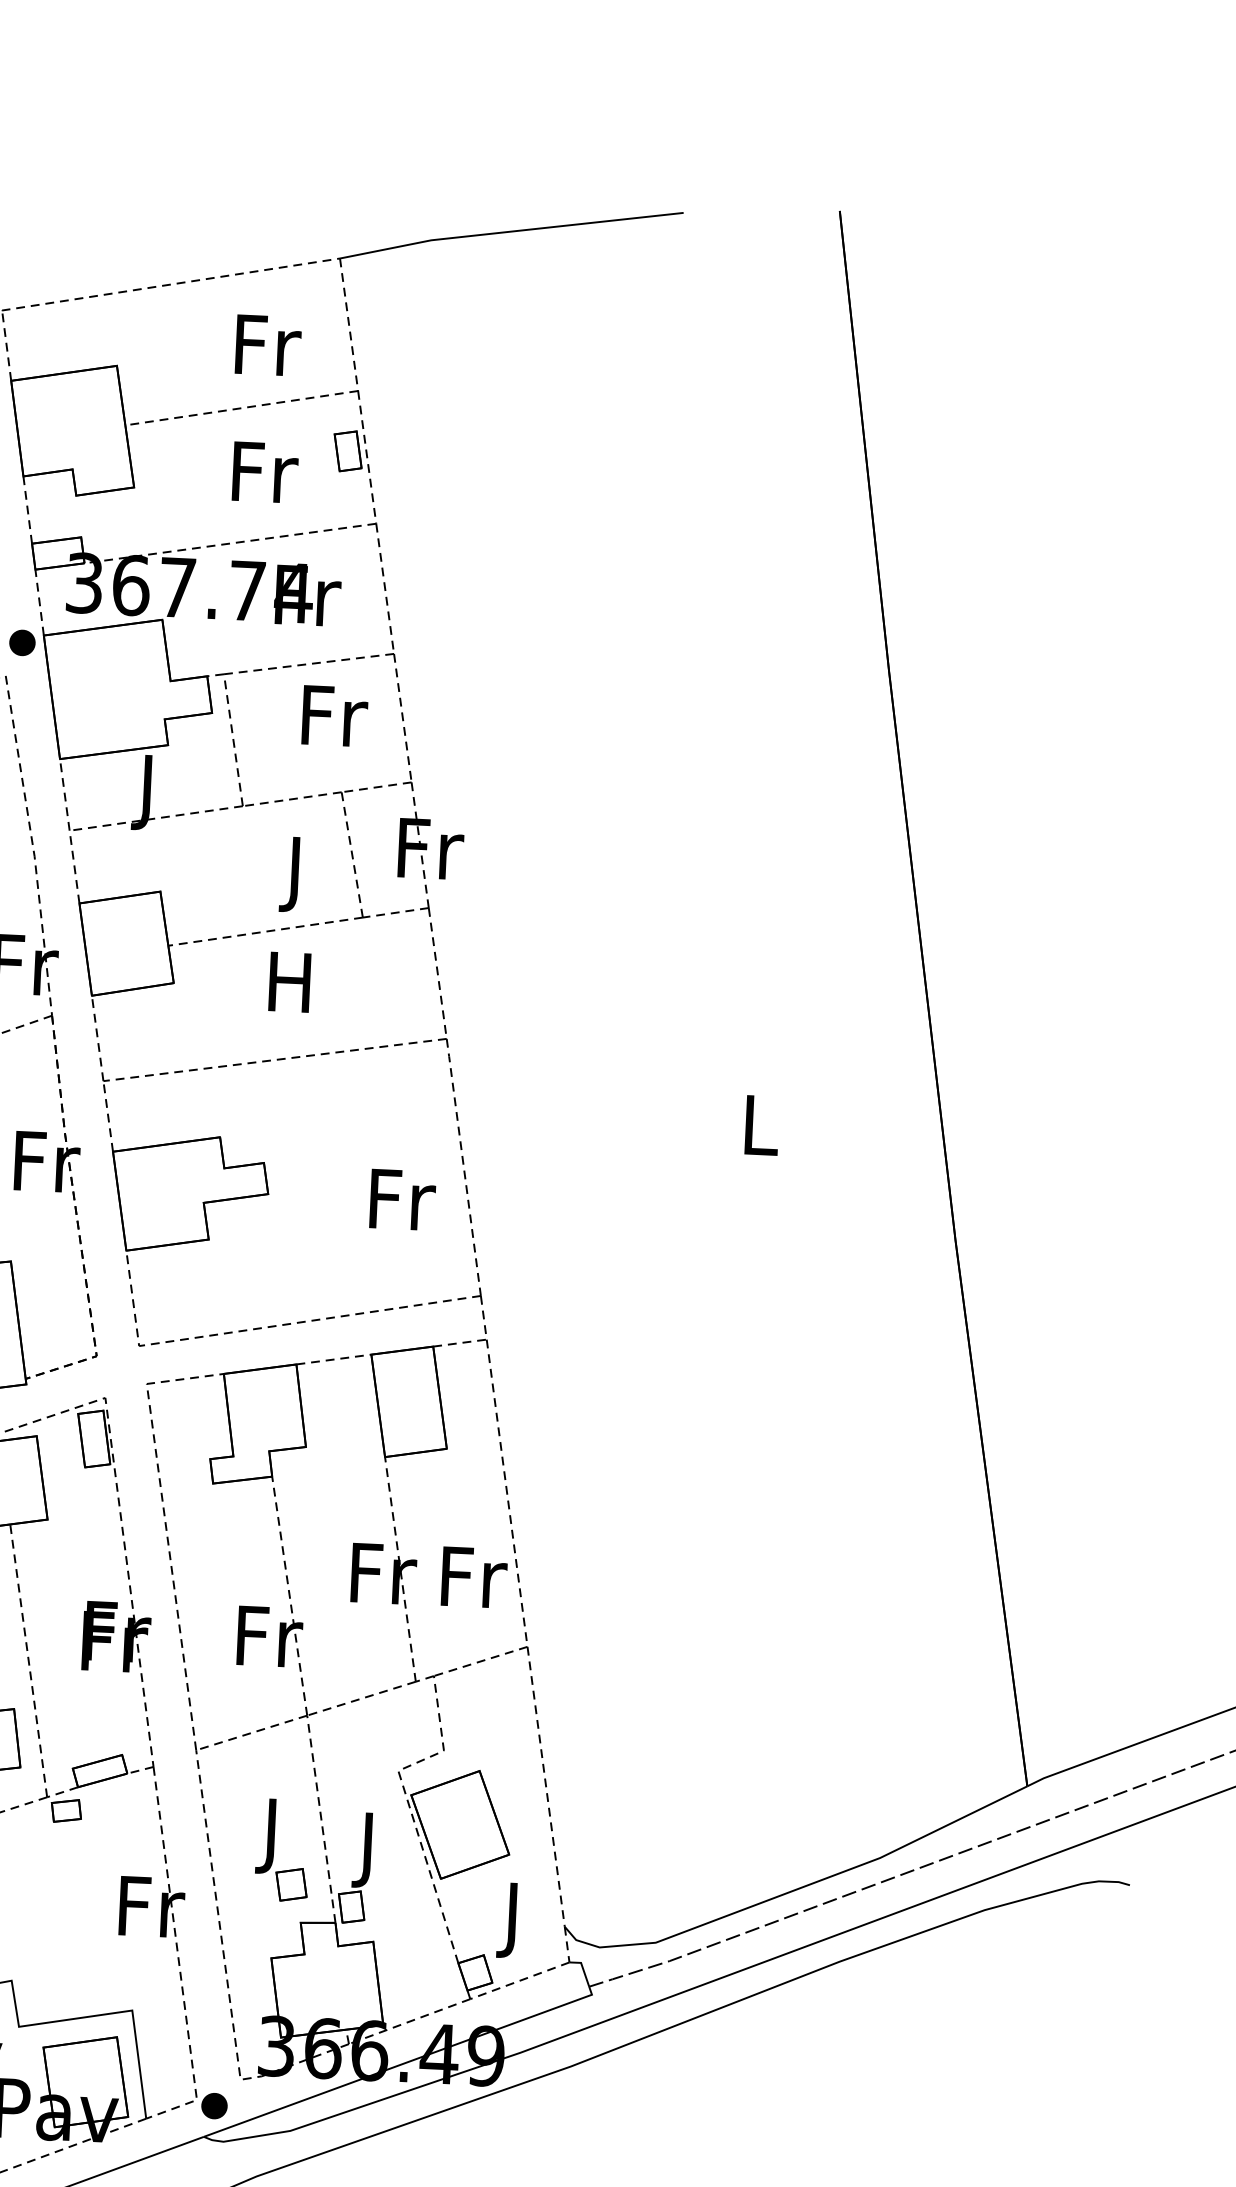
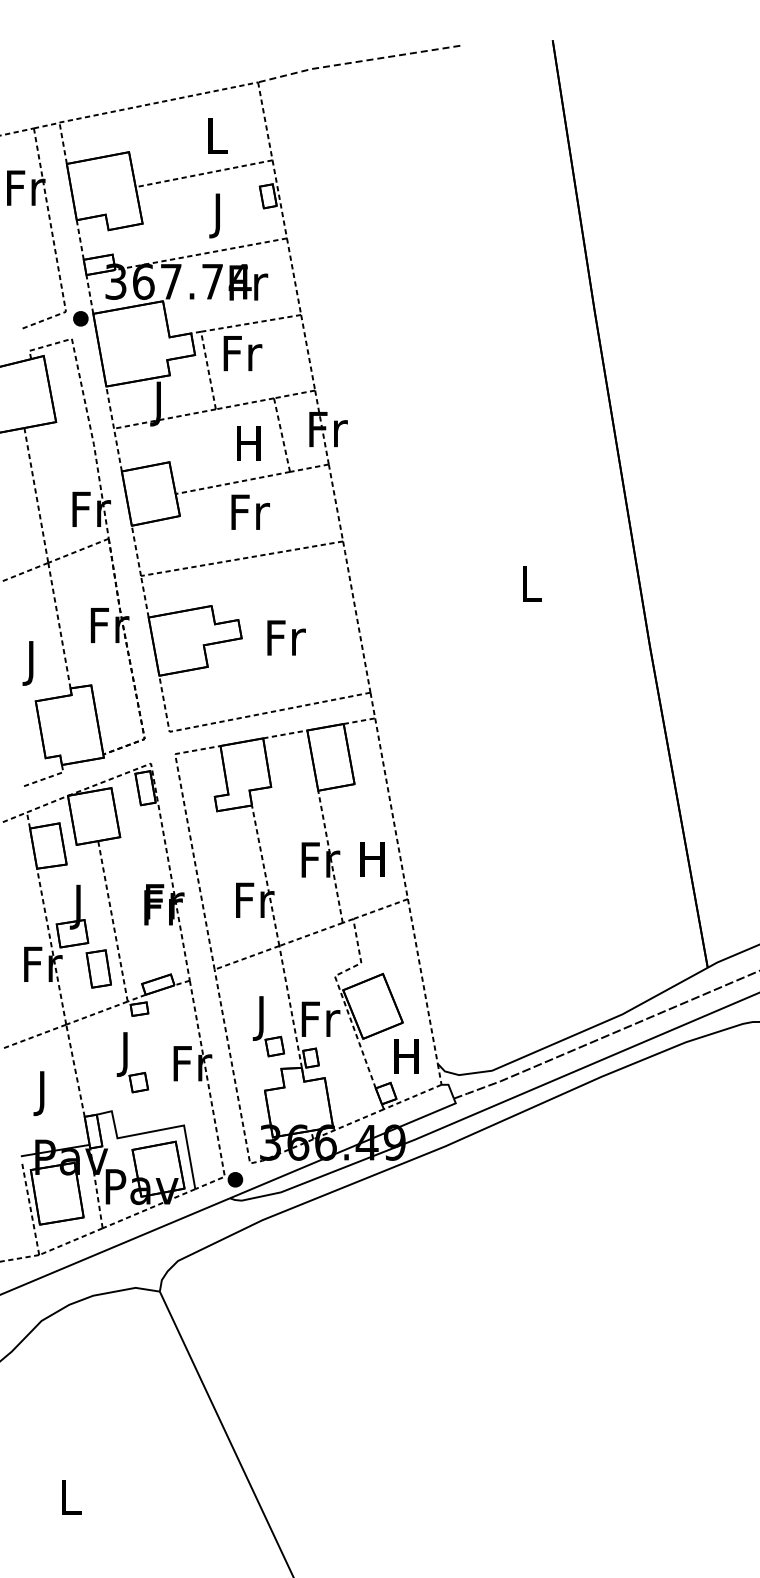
line: (509, 231) -> (357, 61), solid -> dashed
text: (268, 344) -> (218, 135), Fr -> L
text: (264, 479) -> (219, 215), Fr -> J
text: (334, 716) -> (242, 353), moved
text: (294, 874) -> (248, 448), J -> H
text: (293, 981) -> (250, 511), H -> Fr
text: (402, 1199) -> (286, 637), moved
text: (474, 1577) -> (374, 859), Fr -> H
text: (370, 1849) -> (320, 1023), J -> Fr
part: (50, 1900) -> (132, 1062), added
text: (512, 1920) -> (406, 1061), J -> H

